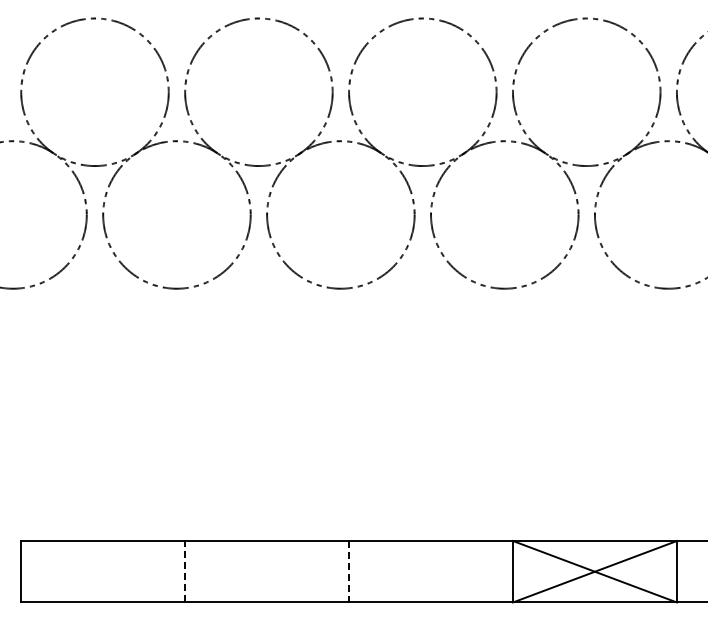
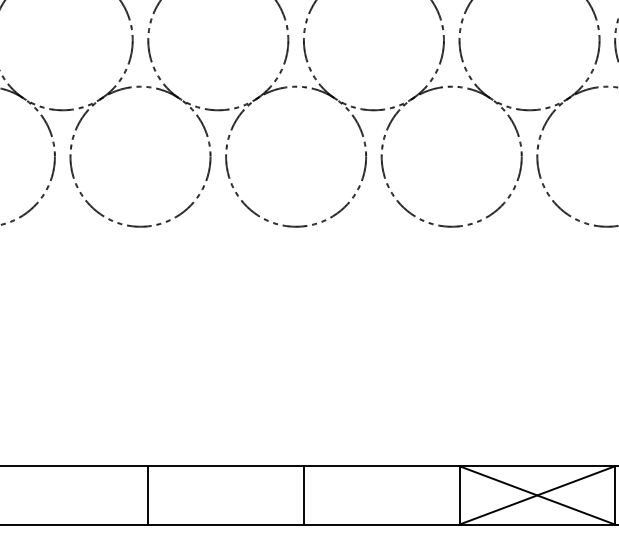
line: (185, 571) -> (148, 495), dashed -> solid
line: (349, 571) -> (304, 495), dashed -> solid

